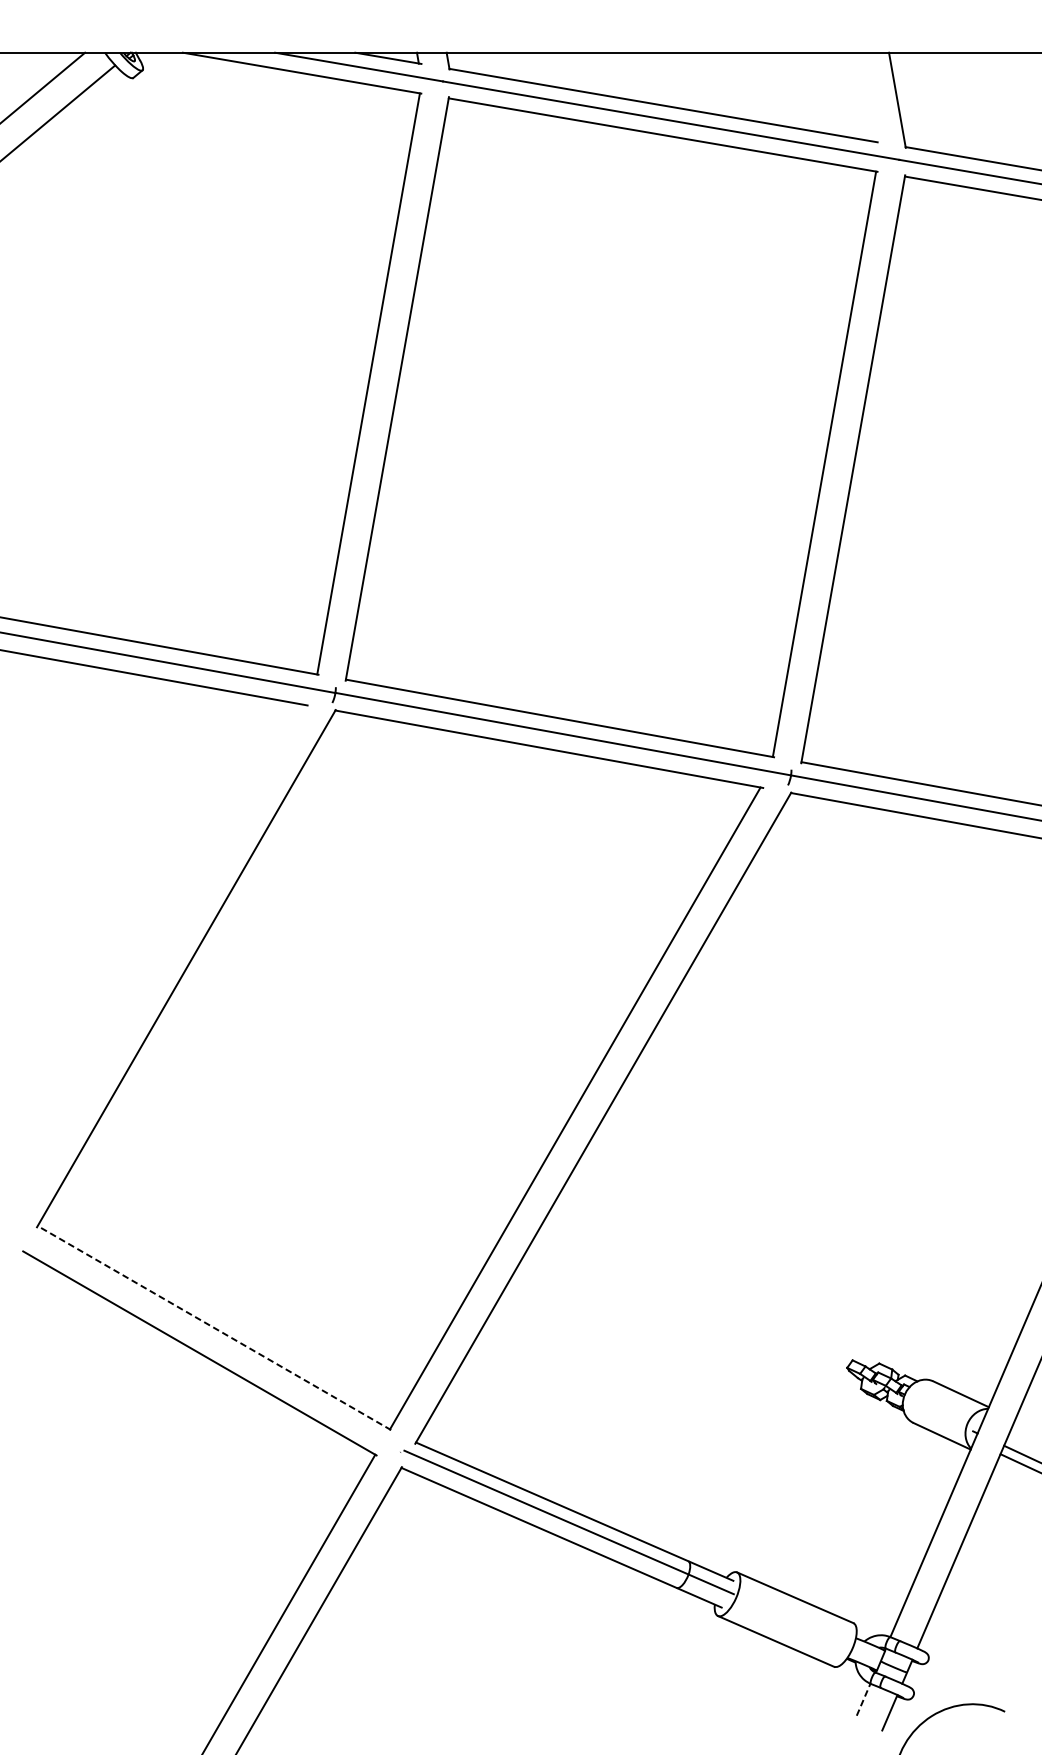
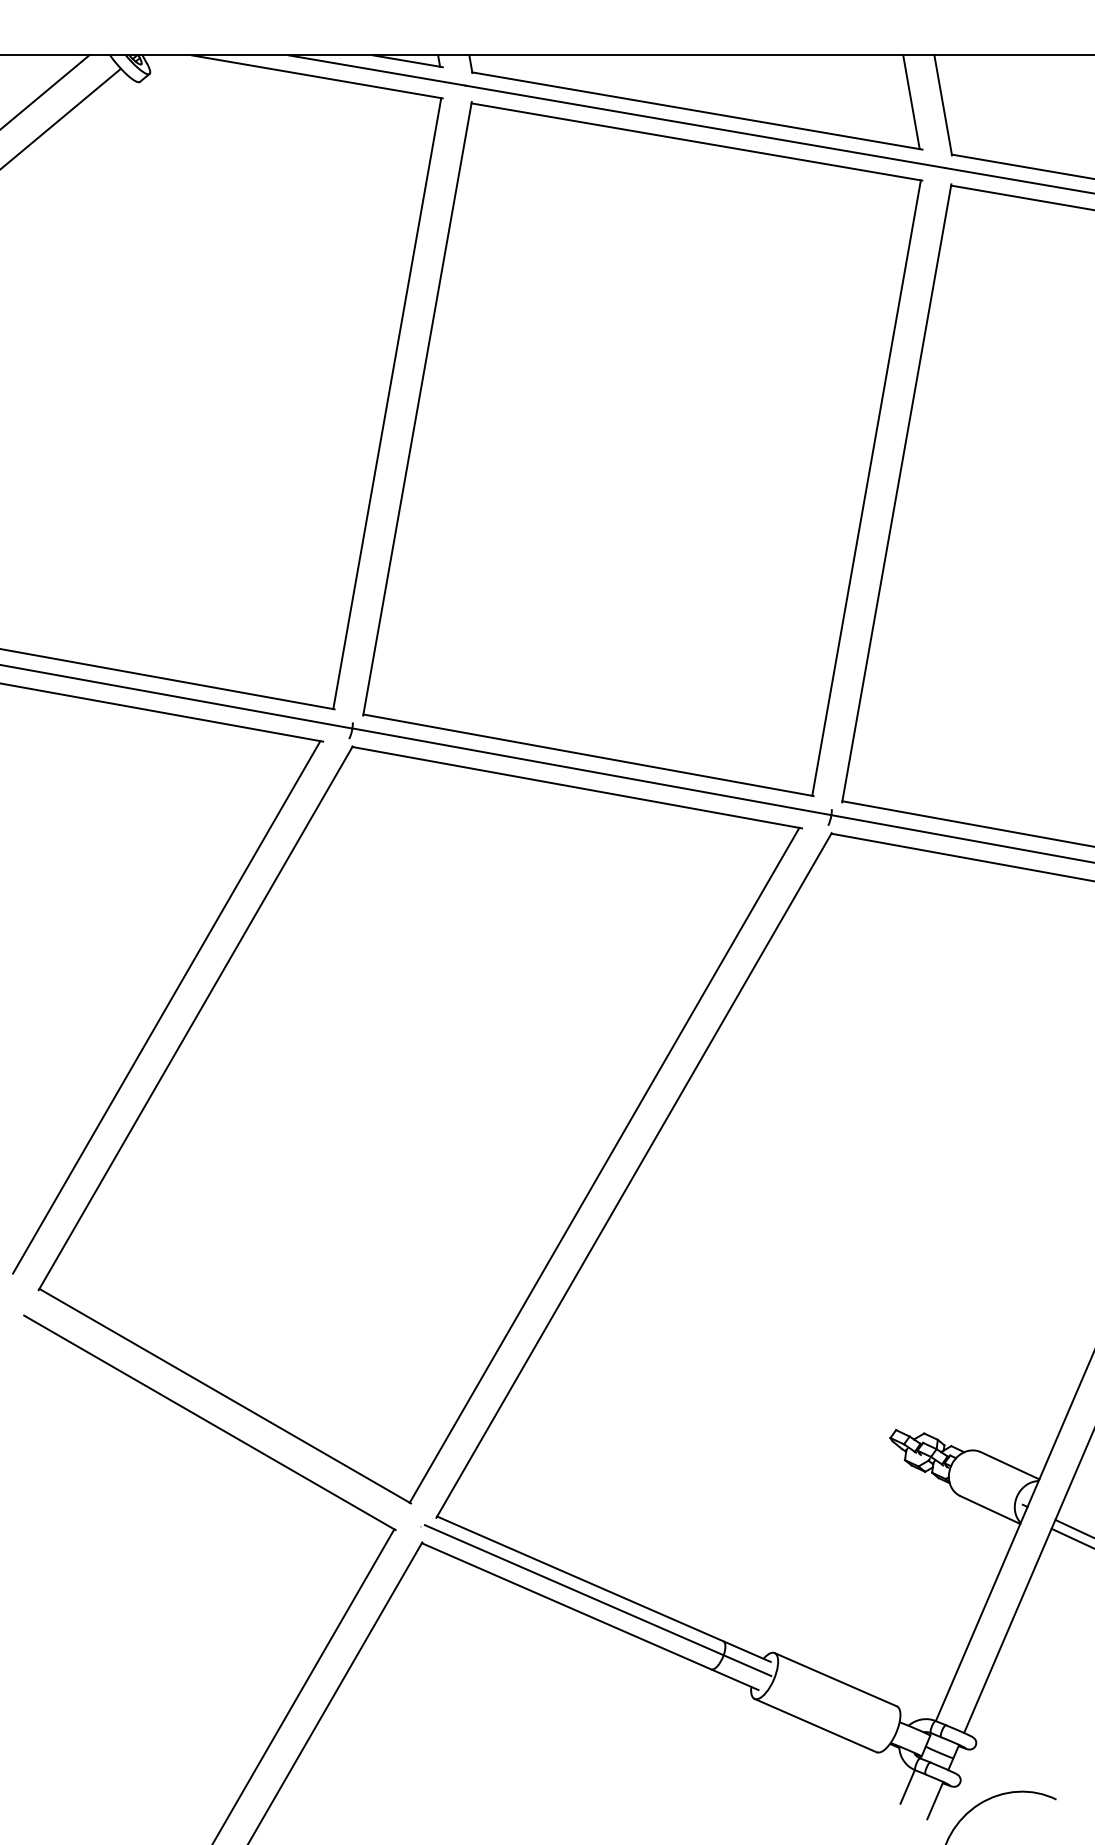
line: (867, 97) -> (911, 102), added
line: (158, 958) -> (166, 1007), added
line: (214, 1328) -> (225, 1396), dashed -> solid
line: (863, 1699) -> (907, 1786), dashed -> solid

